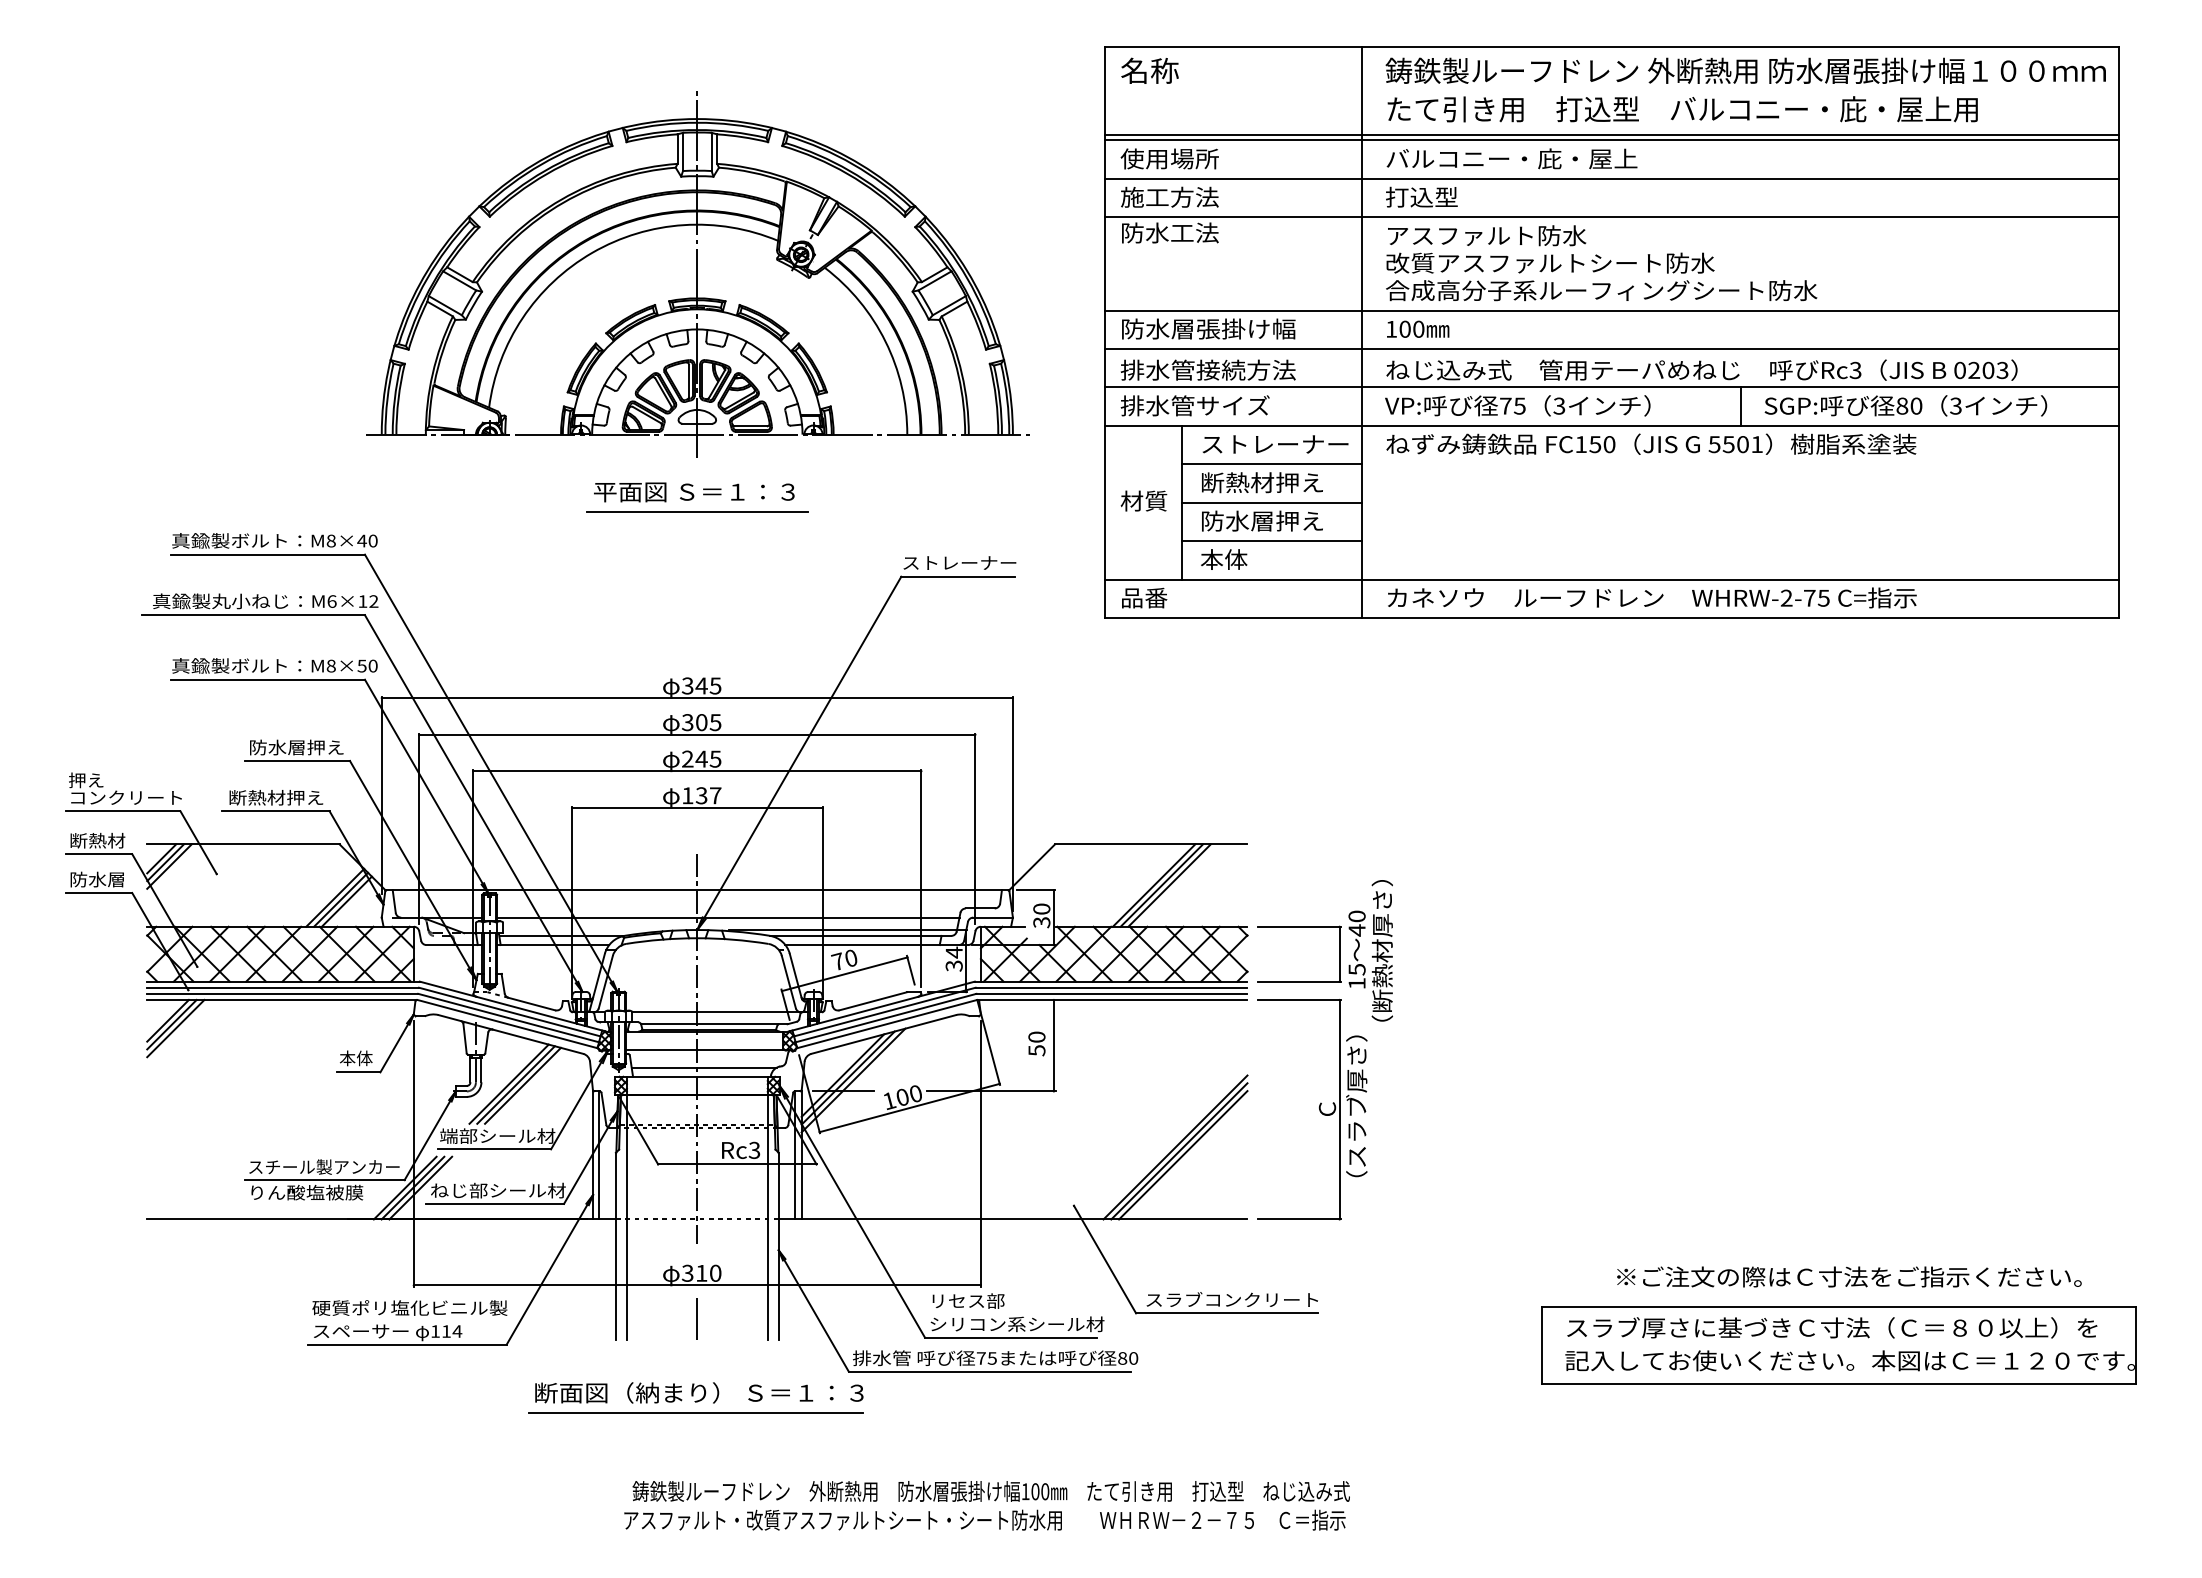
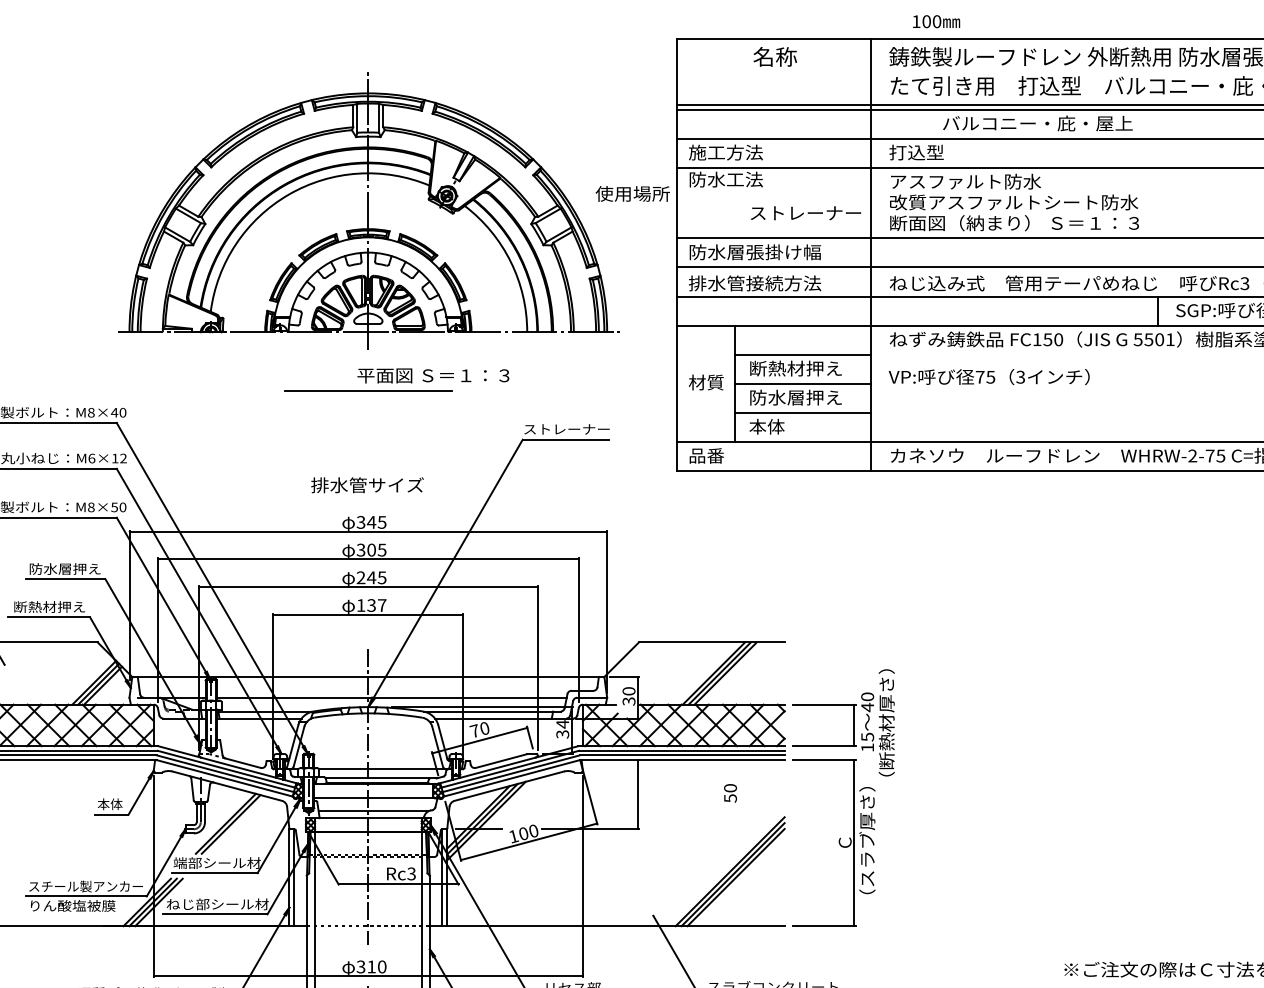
text: (1149, 70) -> (774, 56), moved
text: (1169, 158) -> (632, 193), moved
text: (1511, 158) -> (1037, 123), moved
text: (1601, 290) -> (1052, 223), 合成高分子系ルーフィングシート防水 -> 断面図（納まり） Ｓ＝１：３
text: (1418, 328) -> (936, 21), moved
text: (1194, 405) -> (366, 484), moved
text: (1517, 405) -> (989, 376), moved
text: (1275, 444) -> (805, 213), moved
text: (694, 492) -> (433, 376), moved
text: (1036, 1043) -> (730, 793), moved
line: (522, 1085) -> (236, 824), removed

